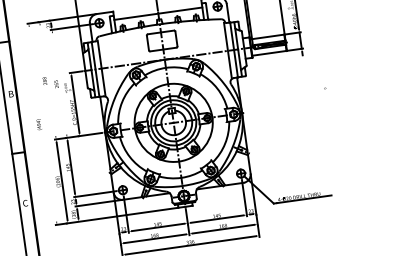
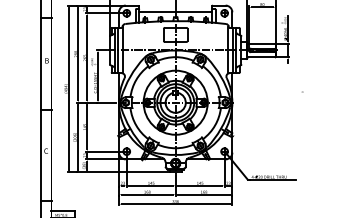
line: (48, 81) -> (78, 54), added
line: (59, 84) -> (87, 58), added
line: (43, 123) -> (69, 88), added

